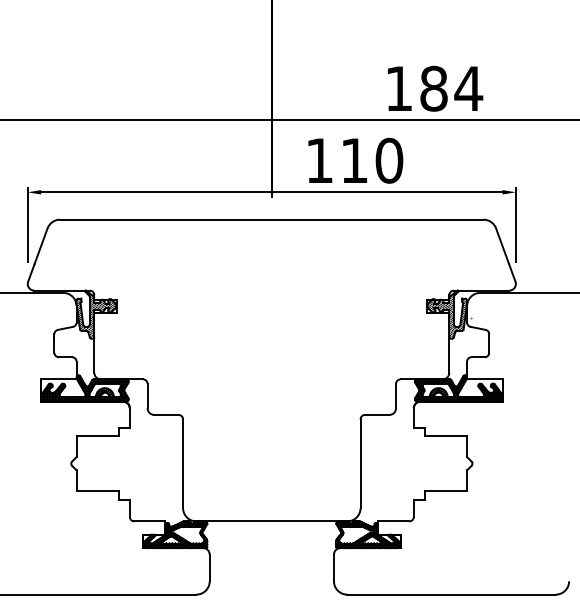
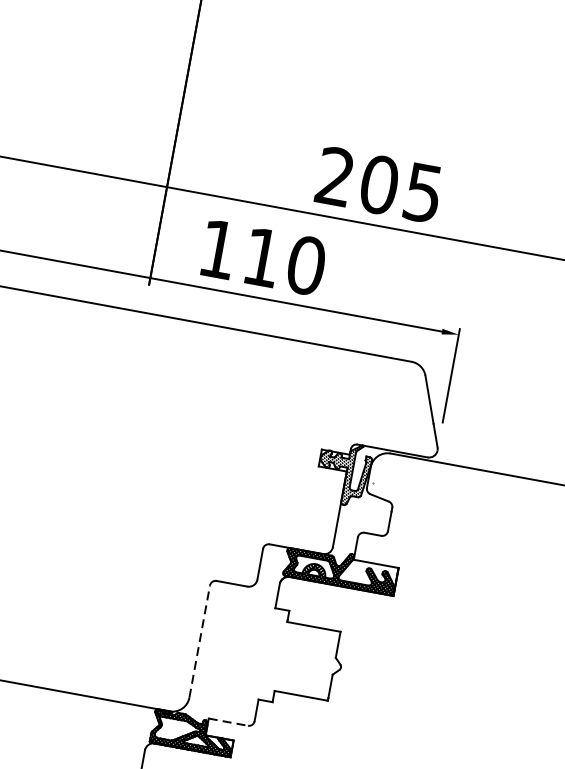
text: (434, 88) -> (380, 184), 184 -> 205
line: (360, 463) -> (199, 641), solid -> dashed
line: (393, 521) -> (227, 722), solid -> dashed

